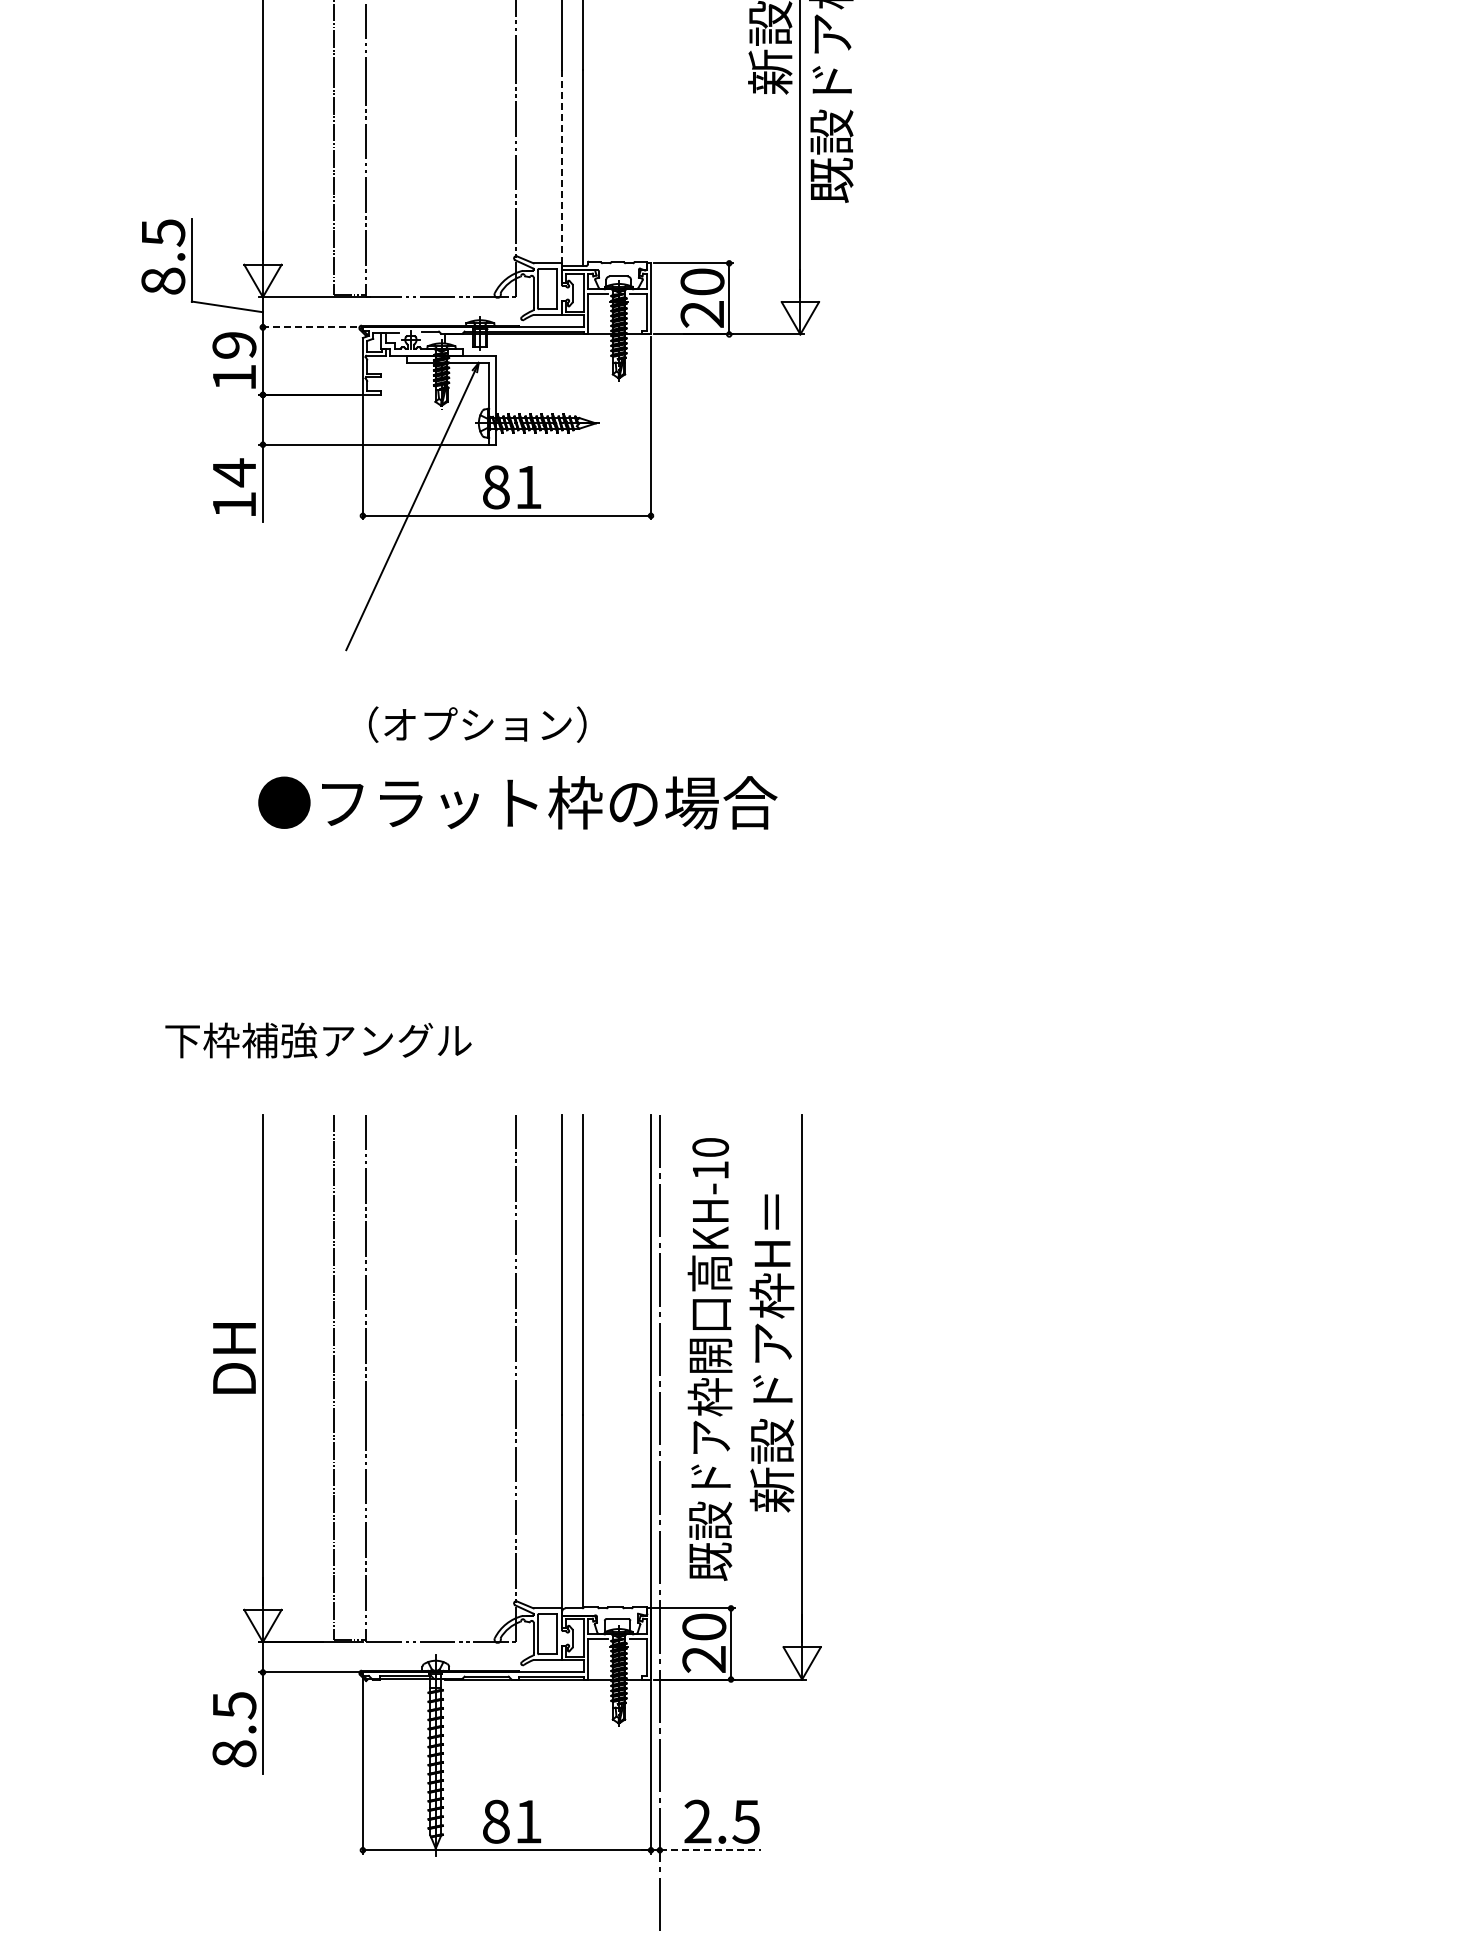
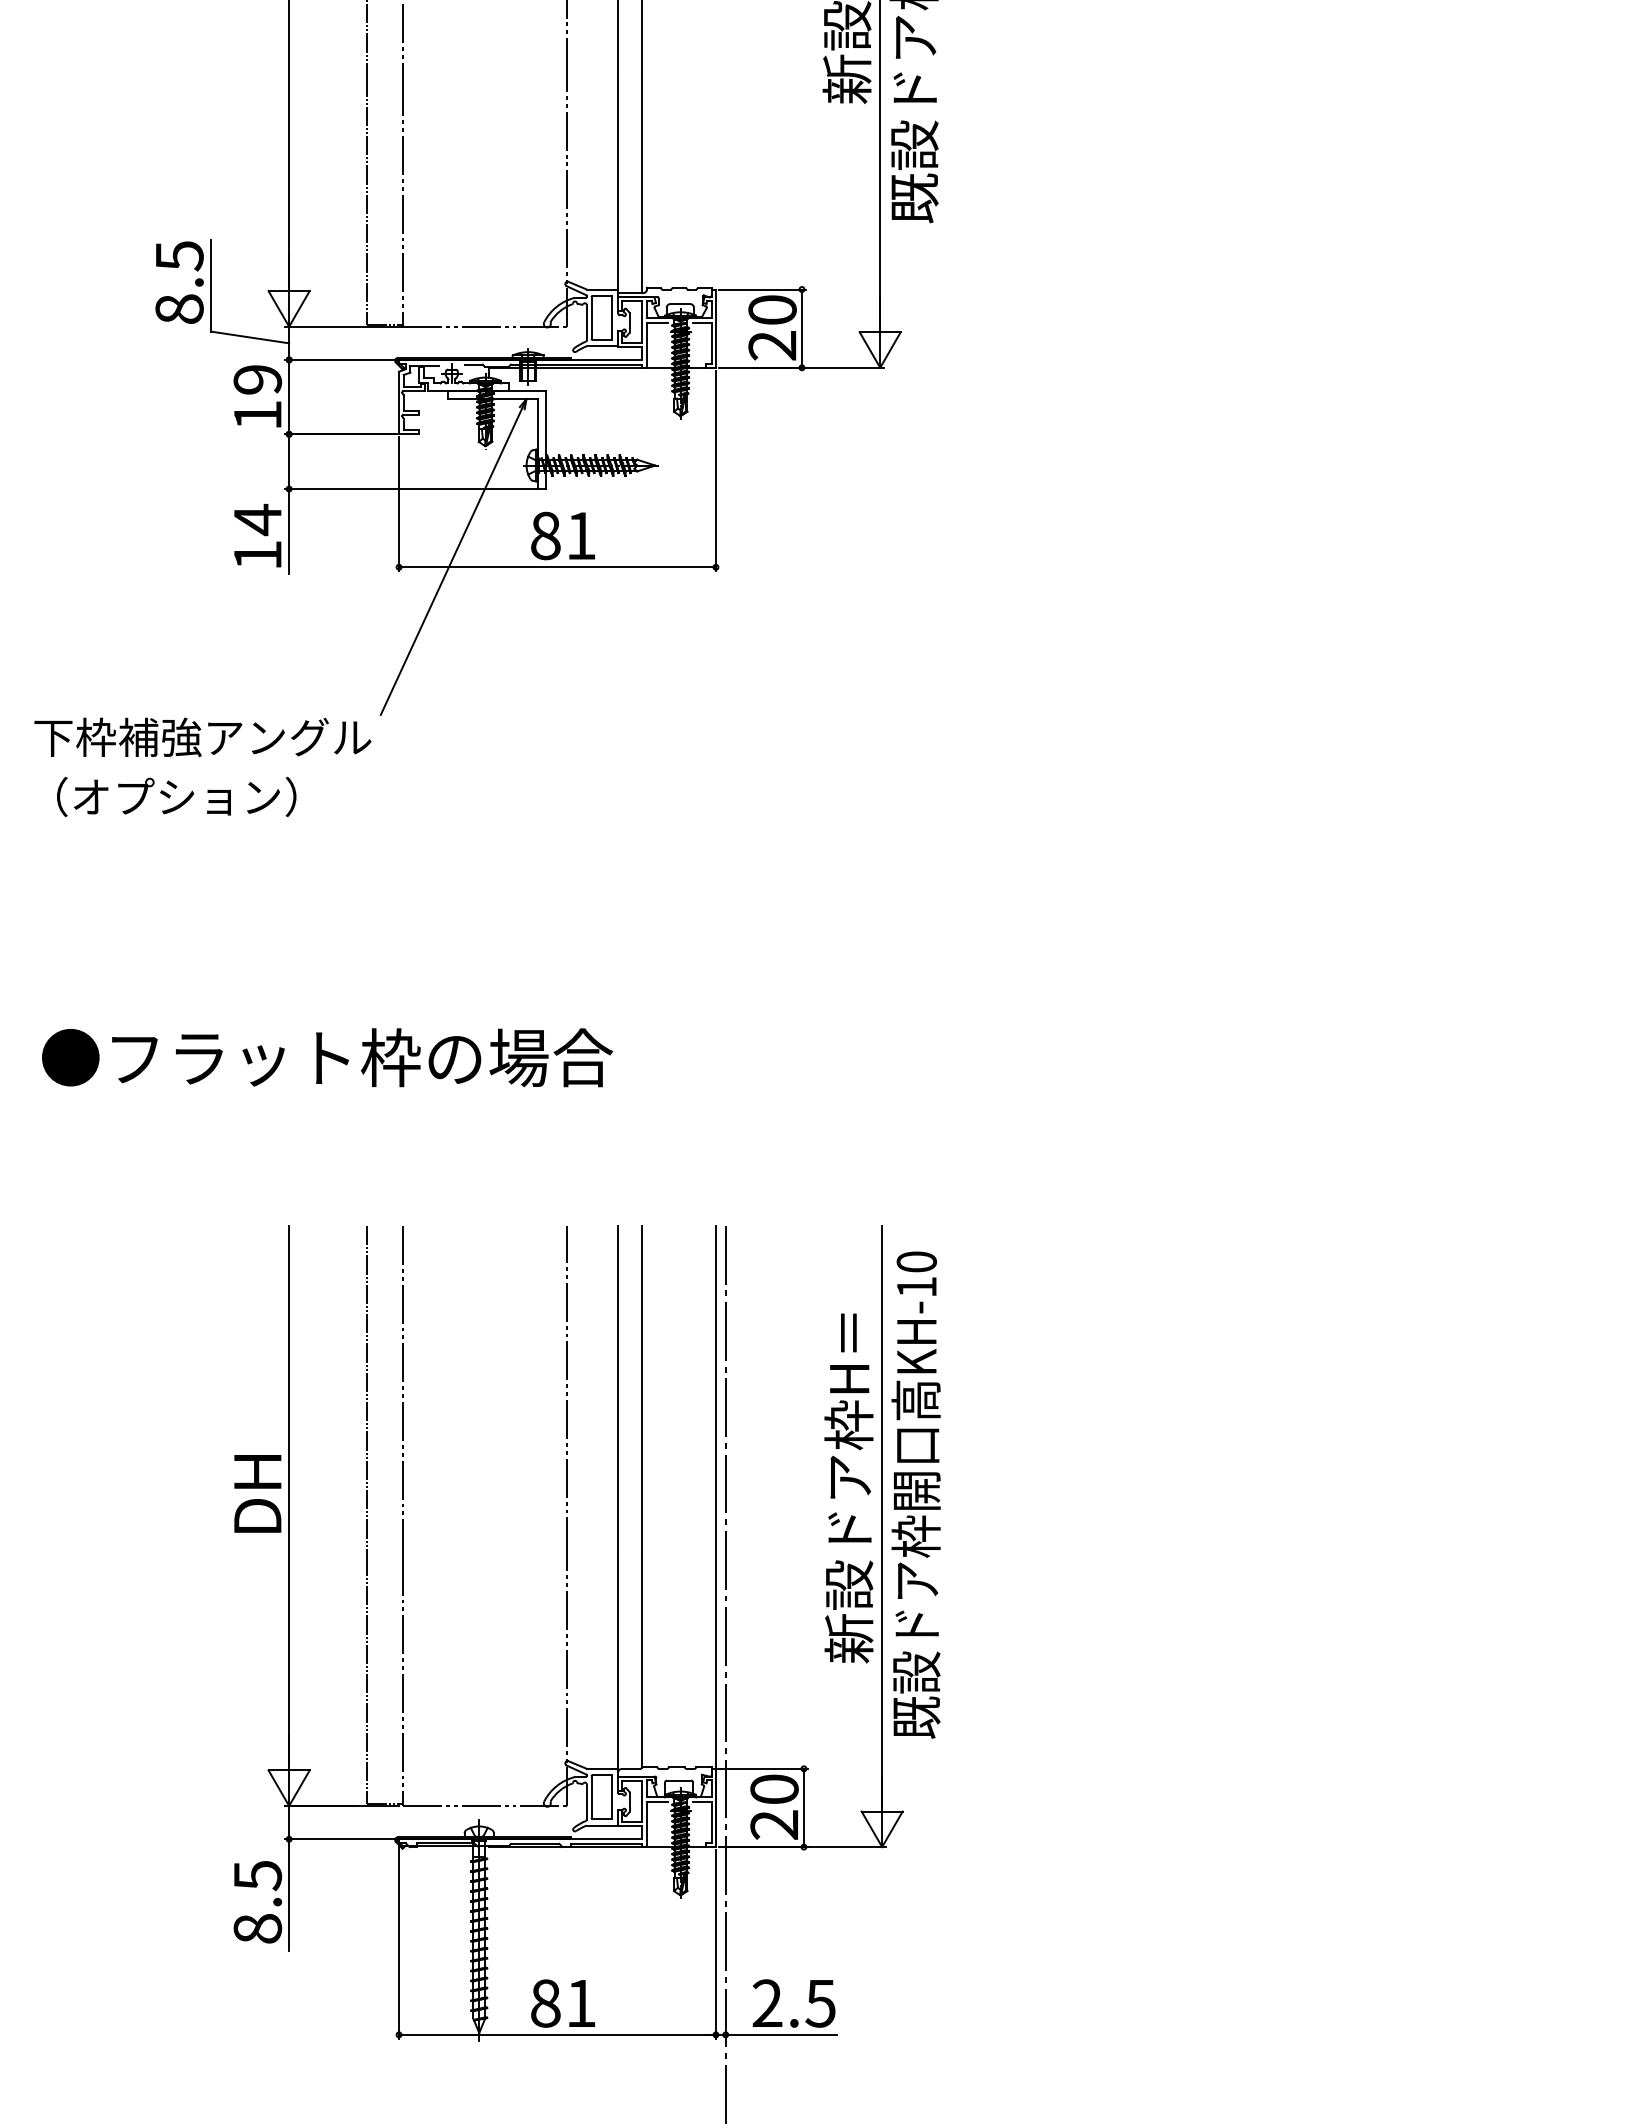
line: (562, 168) -> (618, 185), dashed -> solid
line: (313, 327) -> (344, 360), dashed -> solid
text: (477, 724) -> (176, 796), moved
text: (517, 802) -> (327, 1057), moved
text: (318, 1040) -> (202, 737), moved
text: (709, 1359) -> (915, 1495), moved
line: (710, 1850) -> (781, 2035), dashed -> solid

